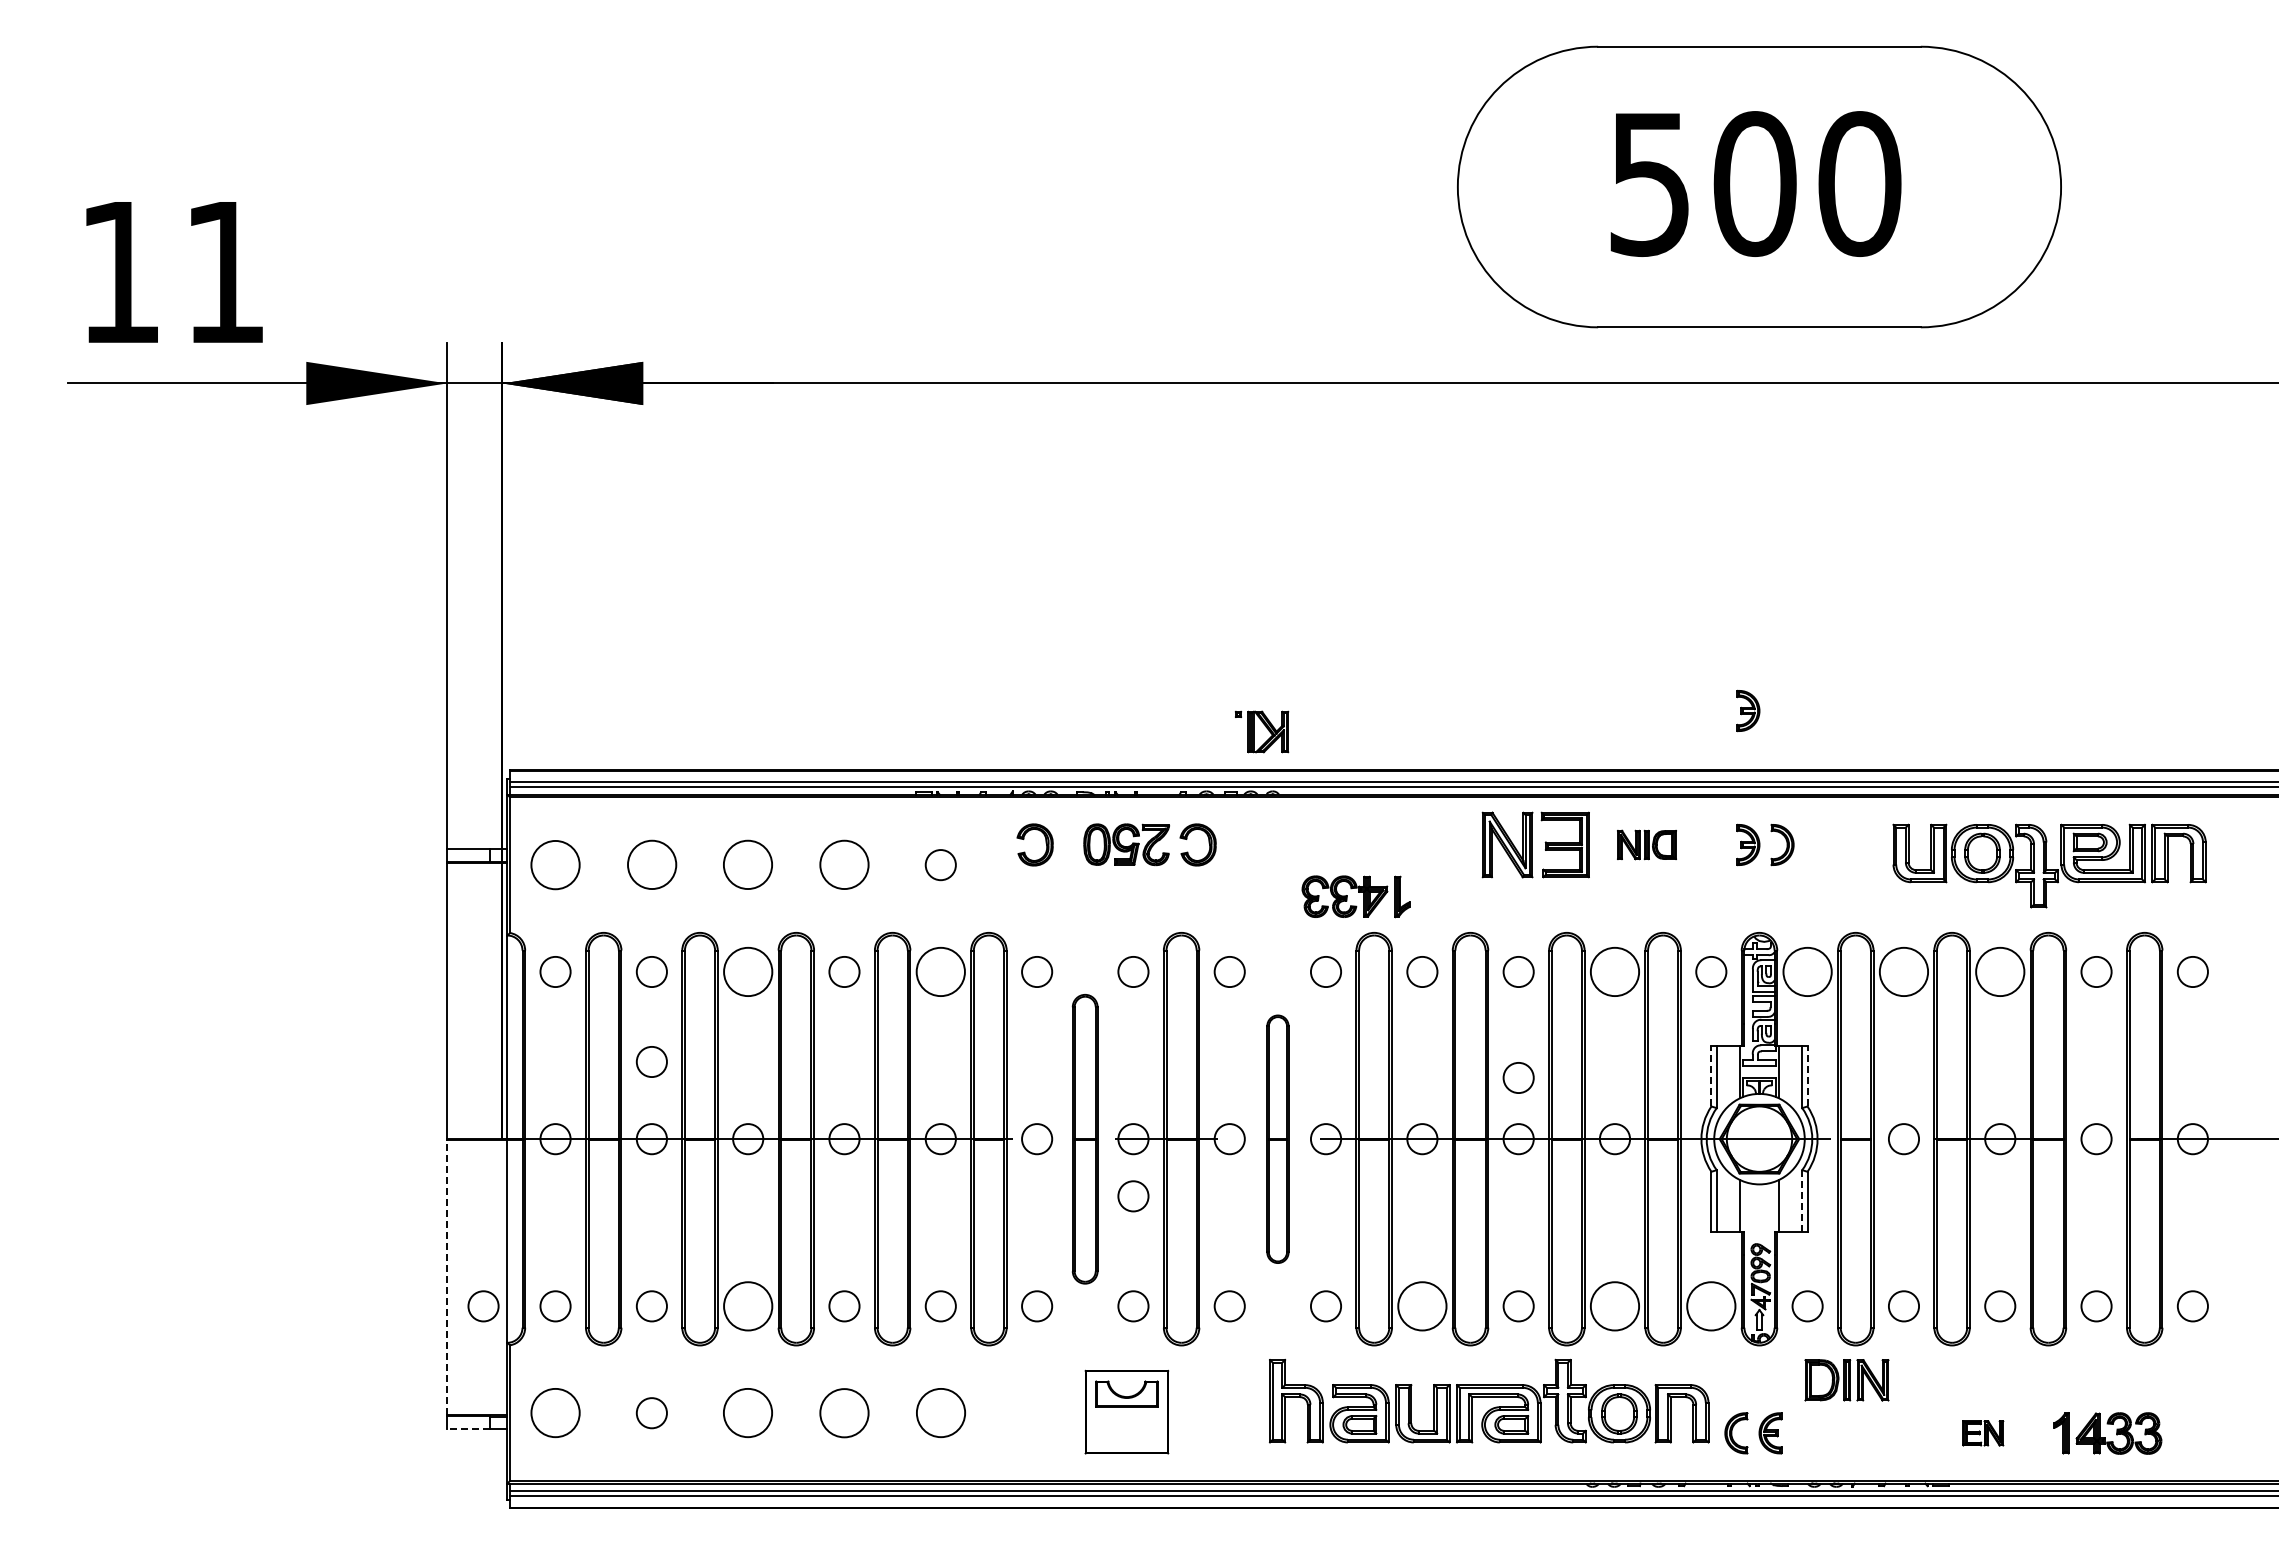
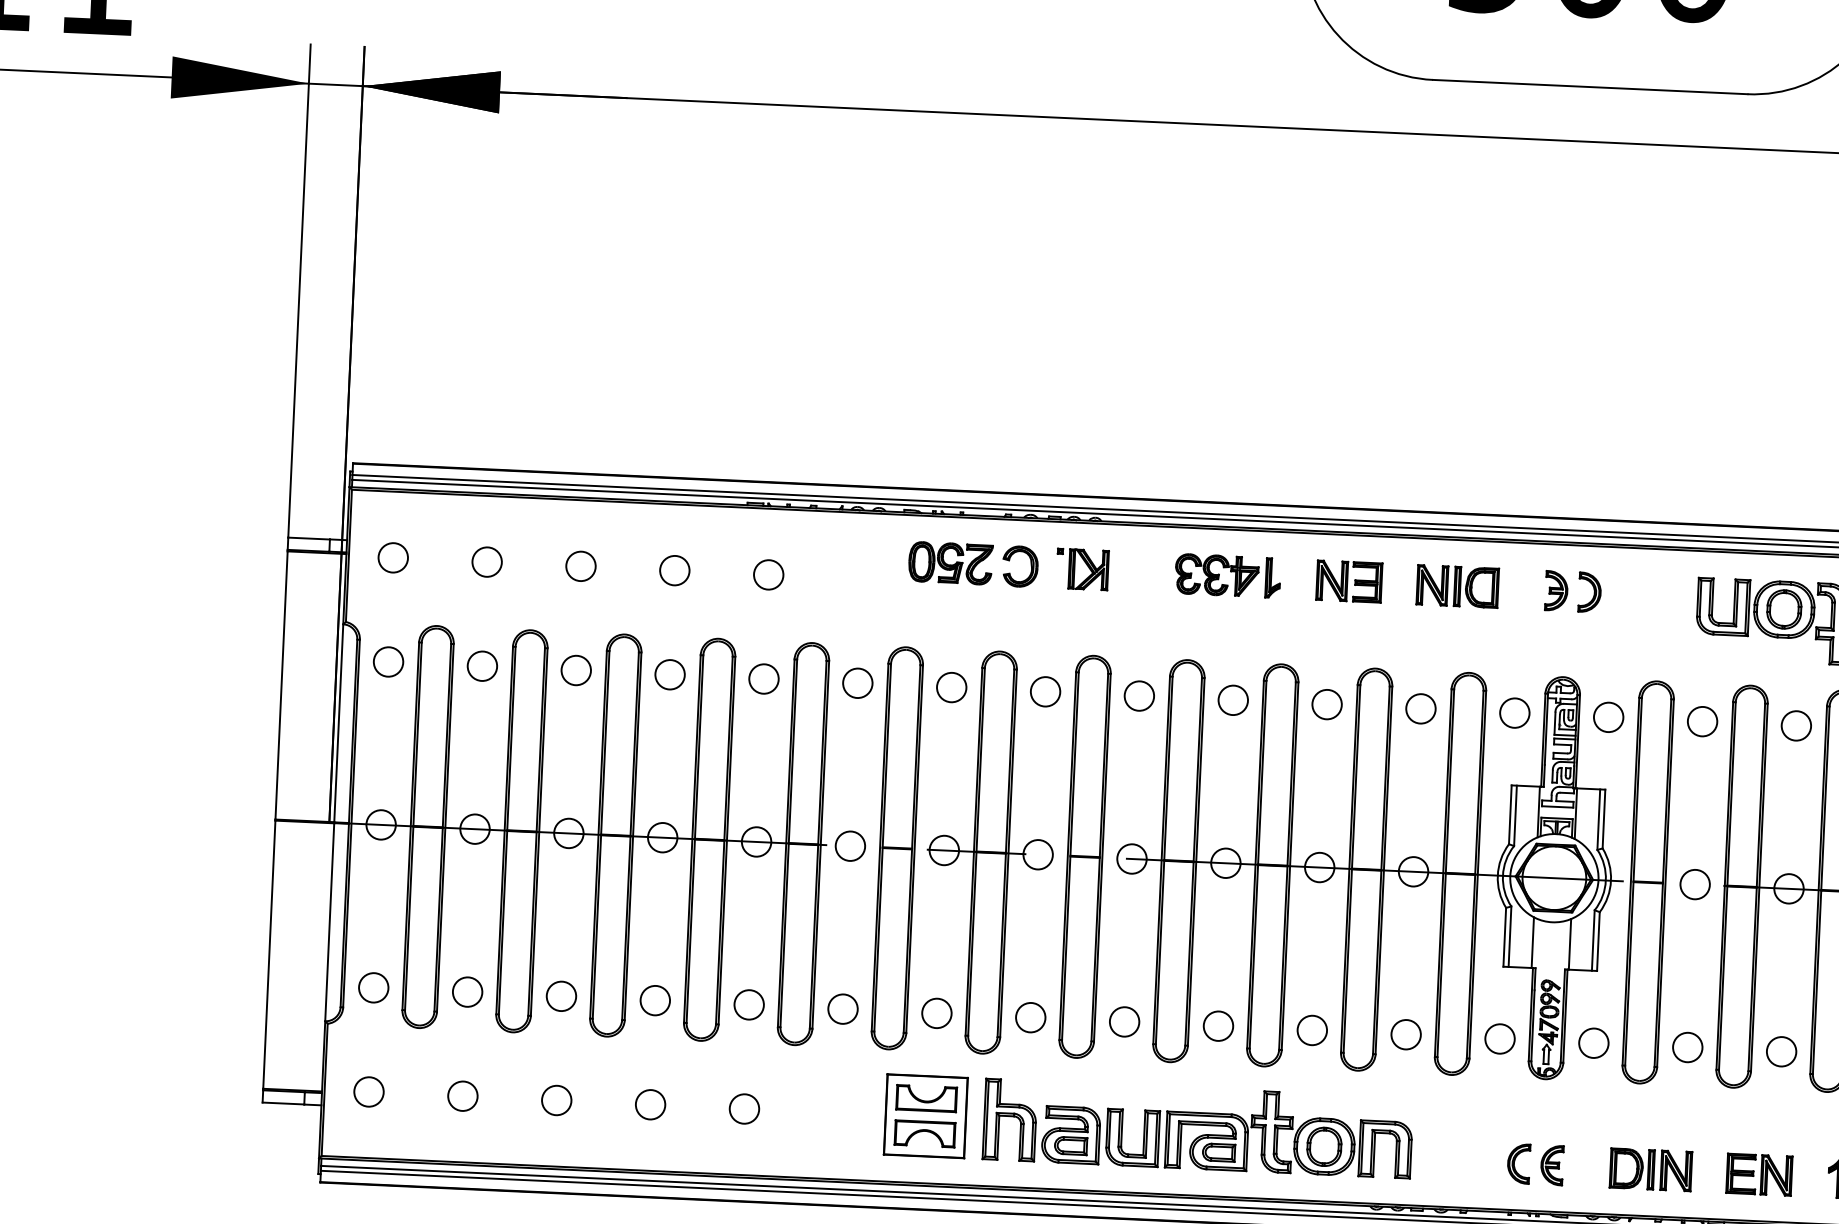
part: (1748, 710) -> (1562, 459), removed
part: (1262, 731) -> (1083, 569), moved
part: (1045, 843) -> (871, 558), removed
part: (1535, 844) -> (1349, 581), size x0.62
part: (1646, 844) -> (1457, 586), size x1.43
circle: (555, 865) -> (393, 558), size x0.62
circle: (651, 865) -> (486, 562), size x0.62
circle: (748, 865) -> (581, 566), size x0.62
circle: (844, 865) -> (674, 571), size x0.62
part: (1355, 896) -> (1227, 575), moved
circle: (748, 971) -> (576, 670), size x0.62
circle: (940, 971) -> (763, 678), size x0.62
circle: (1614, 971) -> (1420, 708), size x0.62
circle: (1807, 971) -> (1608, 716), size x0.62
circle: (1903, 971) -> (1702, 721), size x0.62
circle: (2000, 971) -> (1796, 725), size x0.62
circle: (651, 1061) -> (478, 753), removed
line: (1711, 1075) -> (1510, 814), dashed -> solid
line: (1807, 1075) -> (1603, 818), dashed -> solid
circle: (1518, 1077) -> (1322, 807), removed
part: (1084, 1139) -> (896, 848), size x1.43
part: (1277, 1139) -> (1084, 857), size x1.67
circle: (1133, 1196) -> (941, 906), removed
line: (1802, 1200) -> (1593, 939), dashed -> solid
line: (447, 1277) -> (269, 954), dashed -> solid
circle: (483, 1306) -> (303, 984), removed
circle: (748, 1306) -> (561, 996), size x0.62
circle: (1422, 1306) -> (1218, 1026), size x0.62
circle: (1614, 1306) -> (1405, 1034), size x0.62
circle: (1711, 1306) -> (1500, 1039), size x0.62
part: (1846, 1380) -> (1650, 1169), moved
part: (1489, 1400) -> (1198, 1127), moved
circle: (555, 1413) -> (368, 1092), size x0.62
circle: (748, 1413) -> (557, 1100), size x0.62
circle: (844, 1413) -> (650, 1105), size x0.62
circle: (940, 1413) -> (744, 1109), size x0.62
line: (467, 1429) -> (282, 1103), dashed -> solid
part: (1126, 1429) -> (924, 1133), added
part: (1983, 1433) -> (1759, 1174), size x1.67

